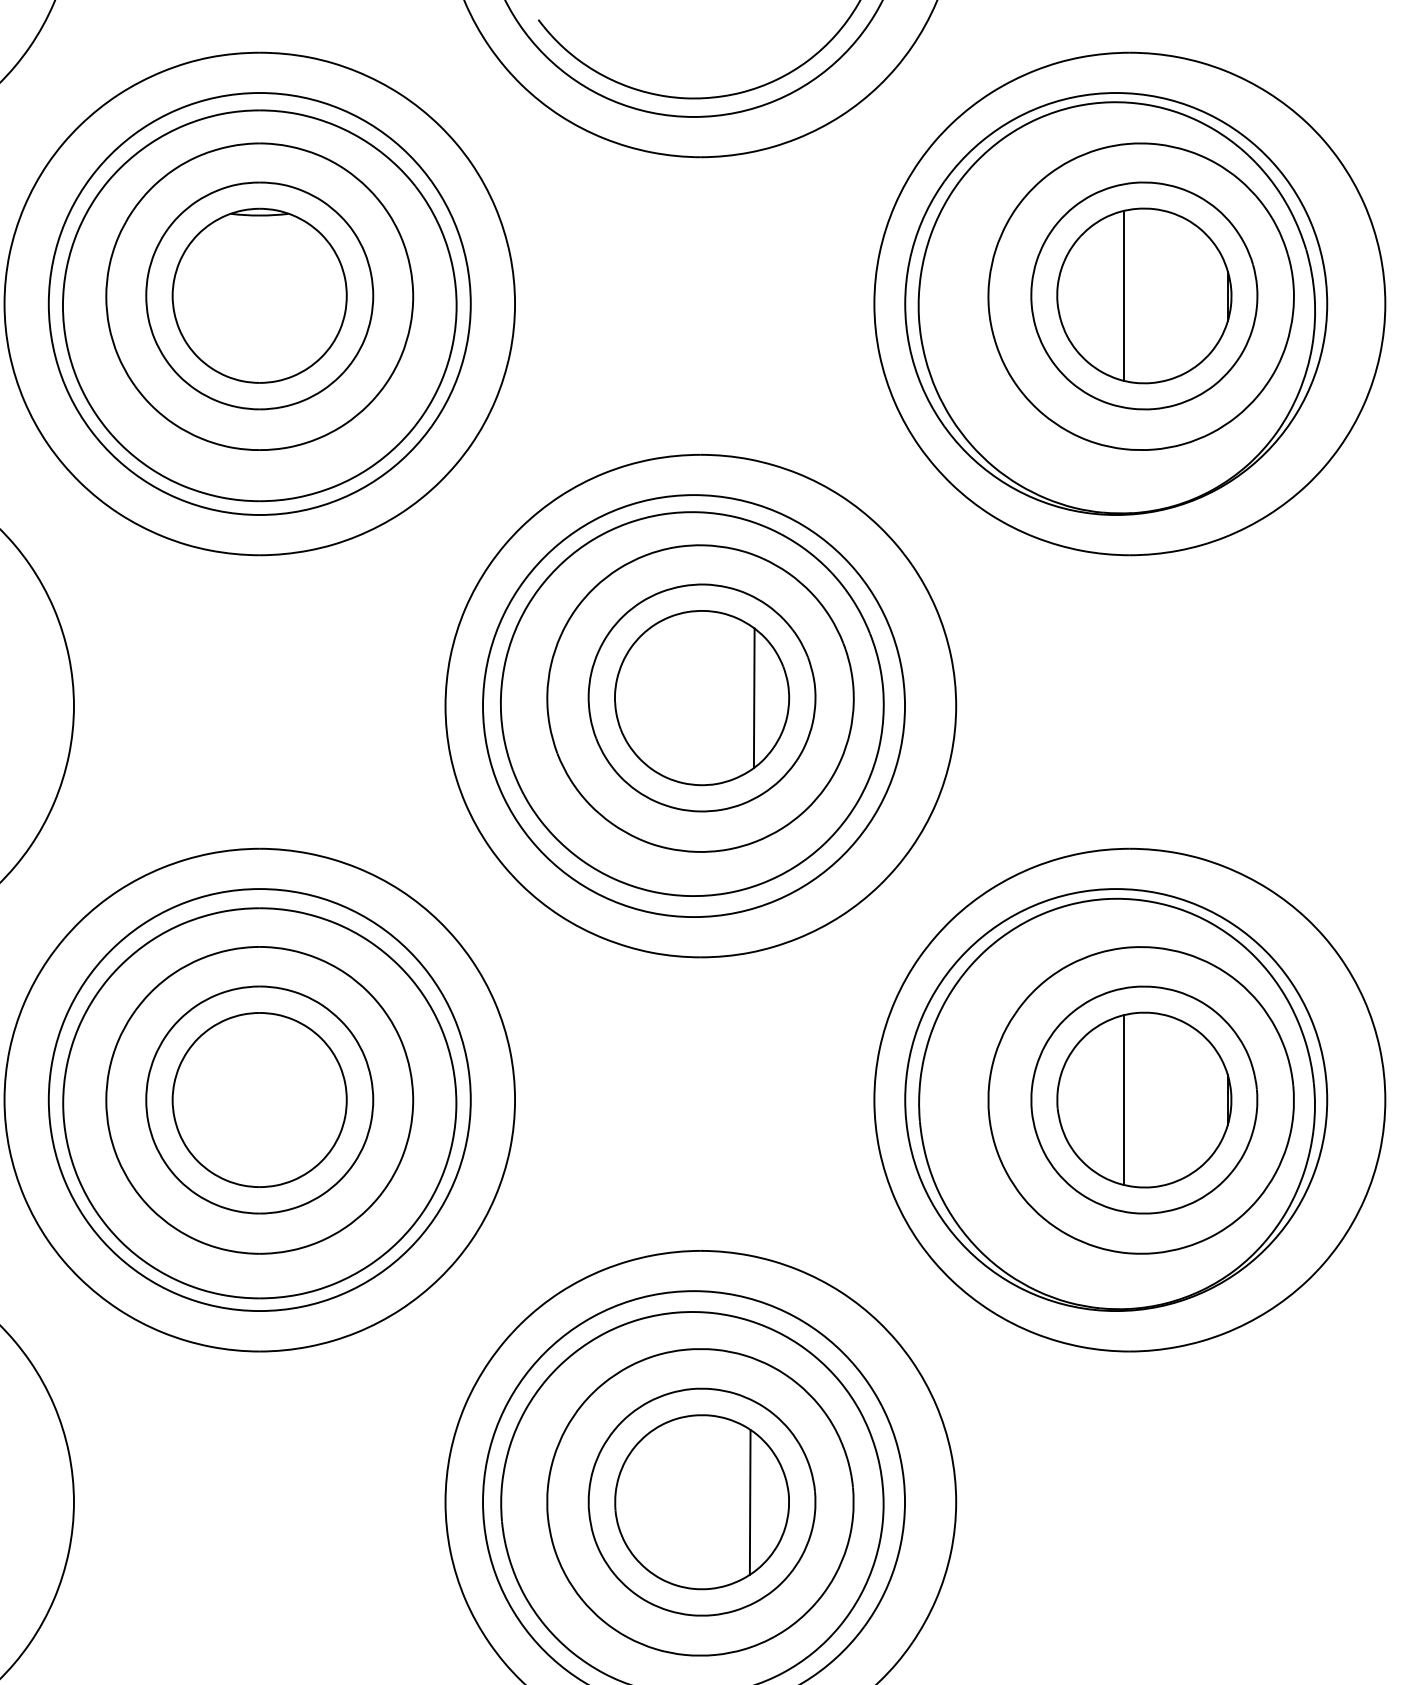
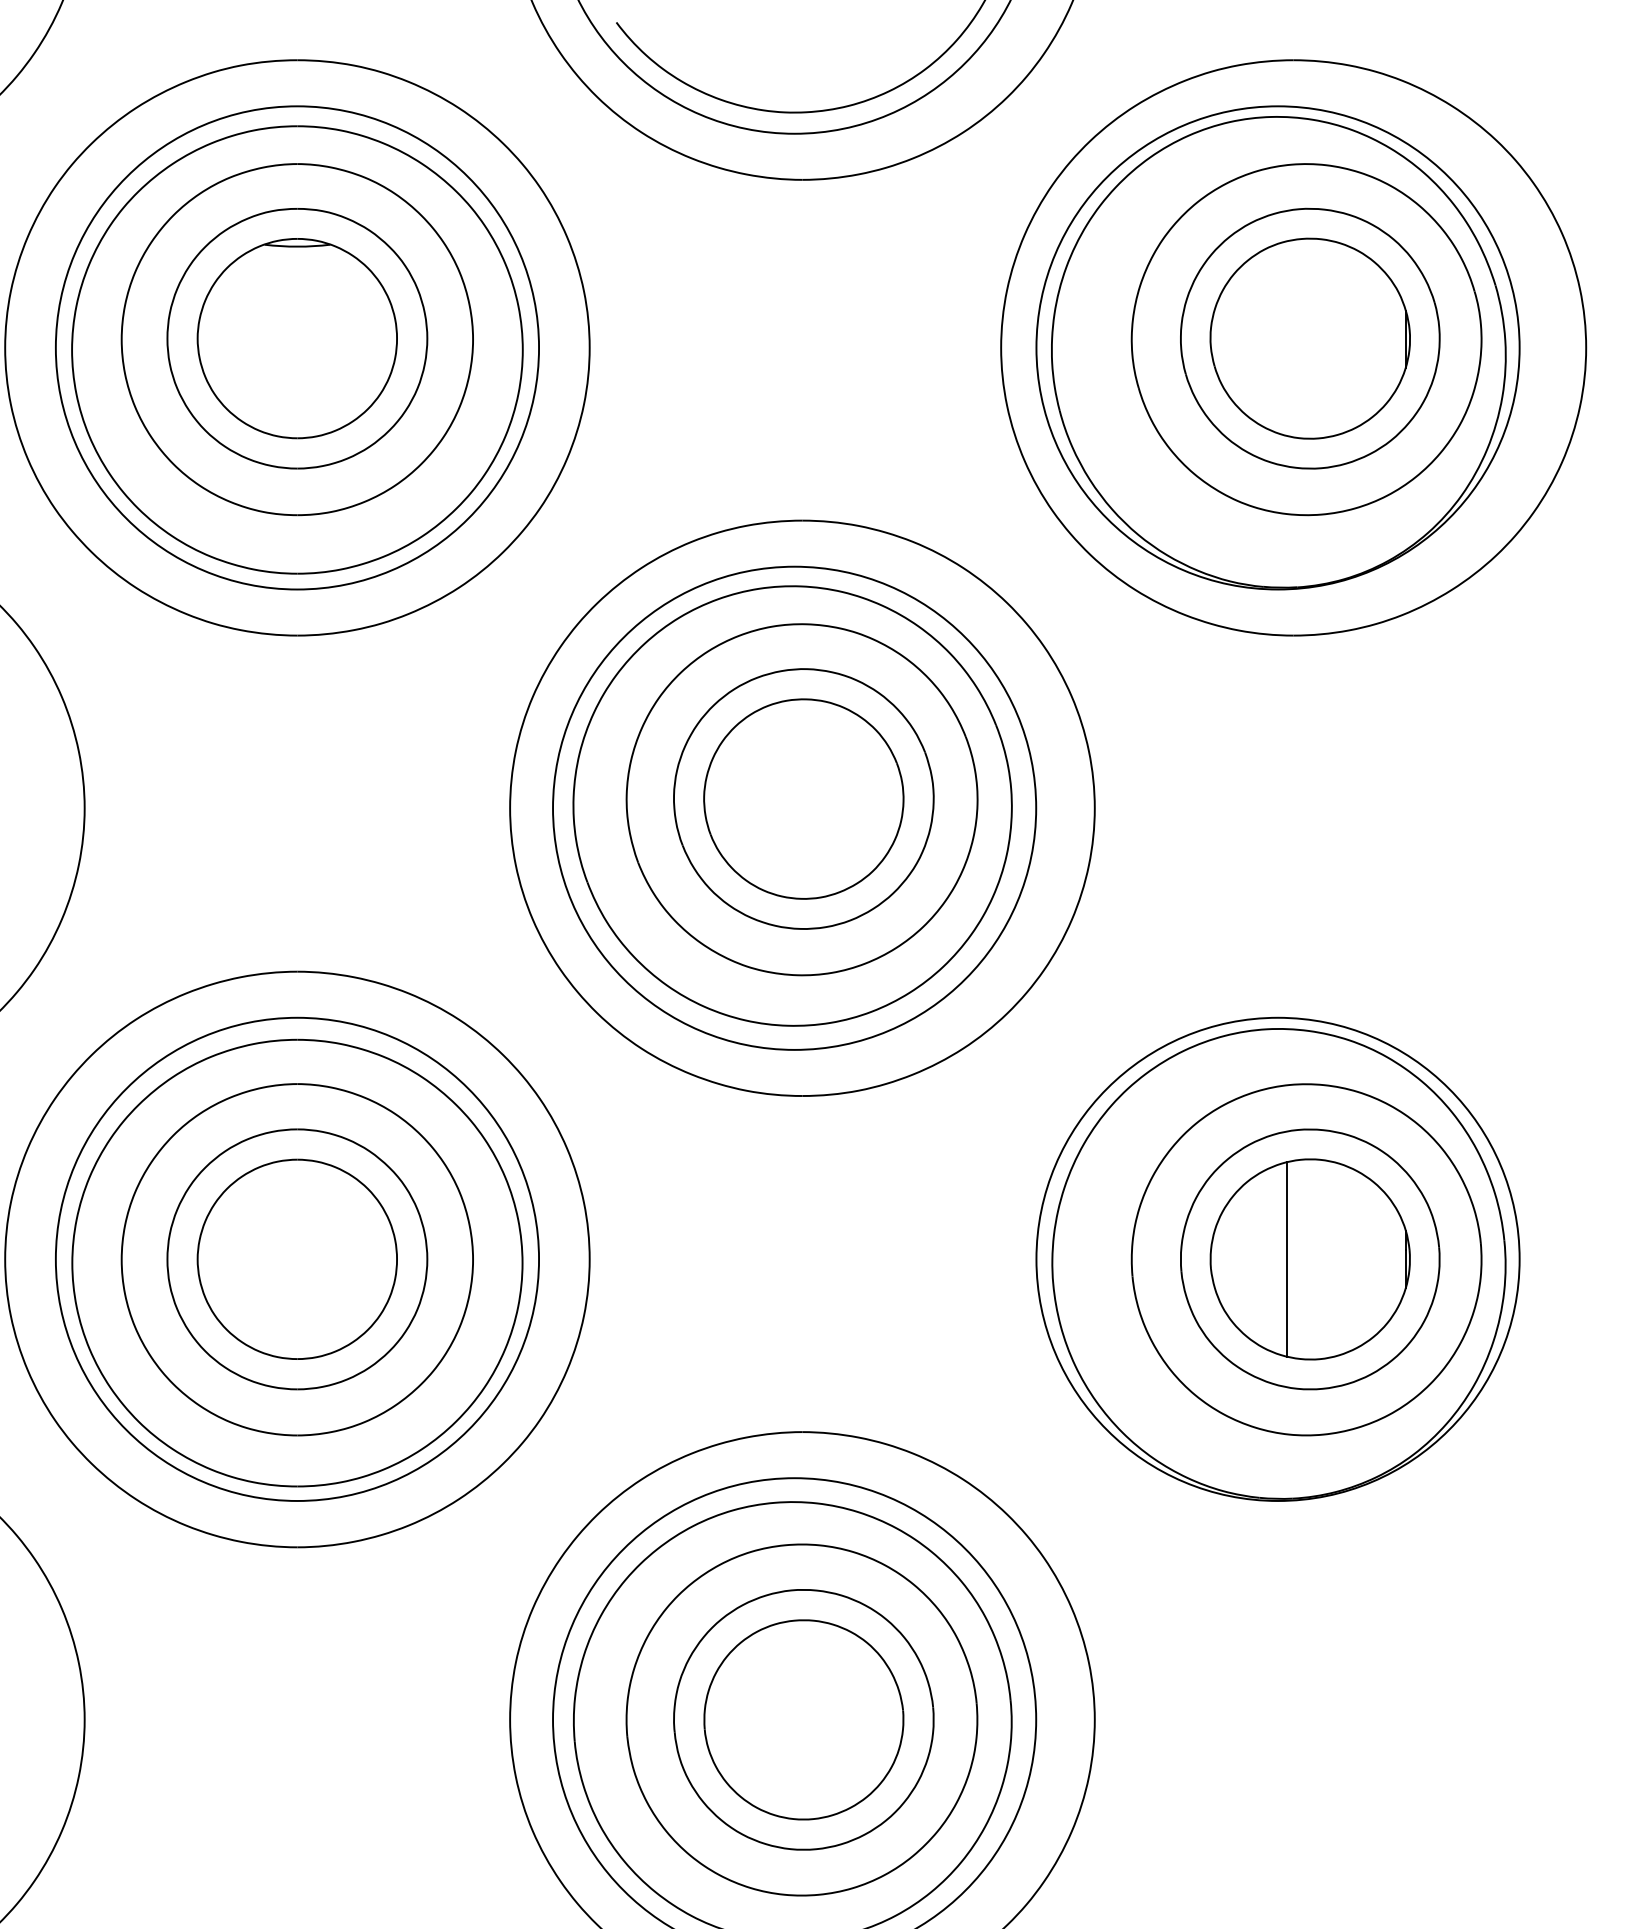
line: (1124, 295) -> (1287, 338), removed
line: (753, 698) -> (862, 799), removed
part: (1129, 1099) -> (1293, 1258), removed
line: (749, 1501) -> (858, 1719), removed

